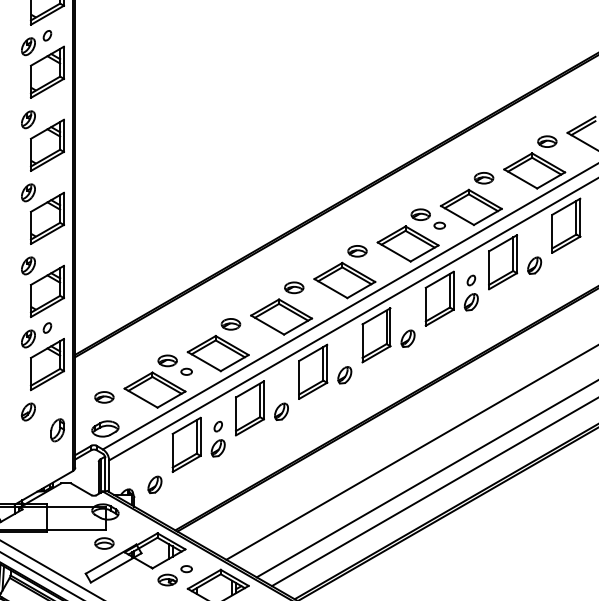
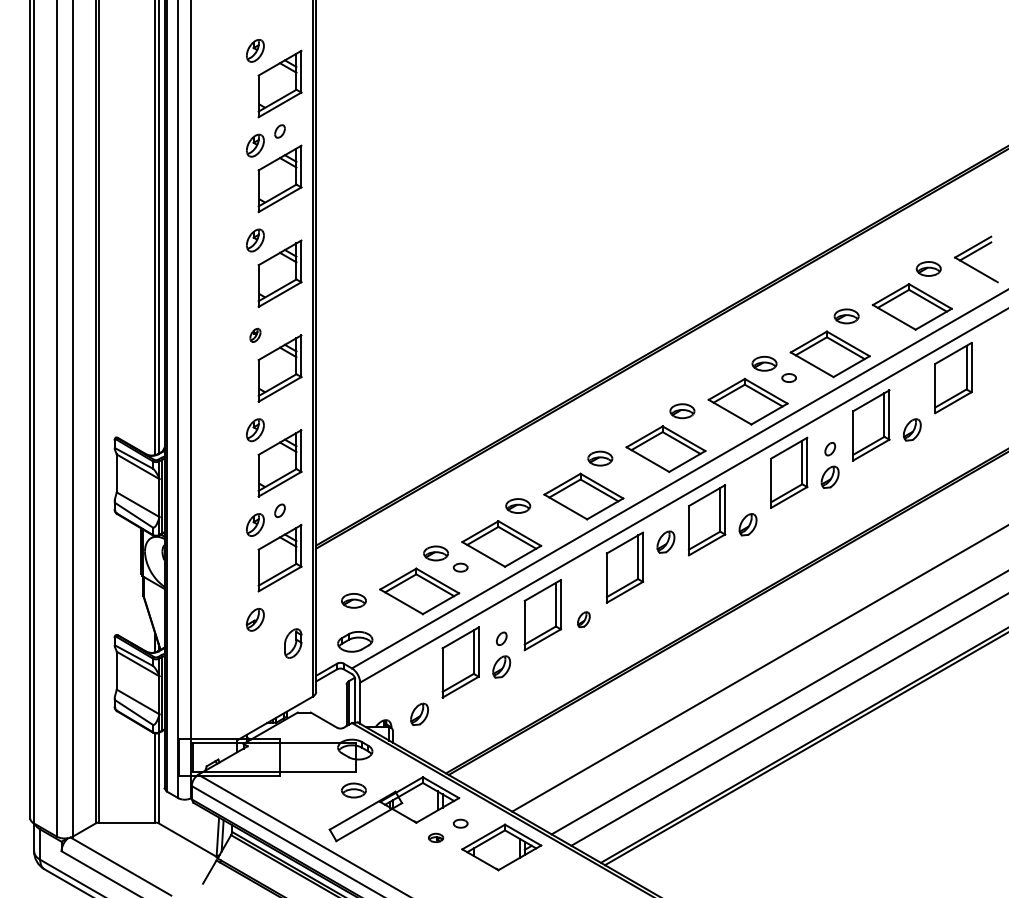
part: (28, 192) -> (255, 335), size x0.6
part: (344, 374) -> (665, 541), moved
part: (281, 411) -> (583, 619), size x0.7
part: (167, 579) -> (435, 837), size x0.6

